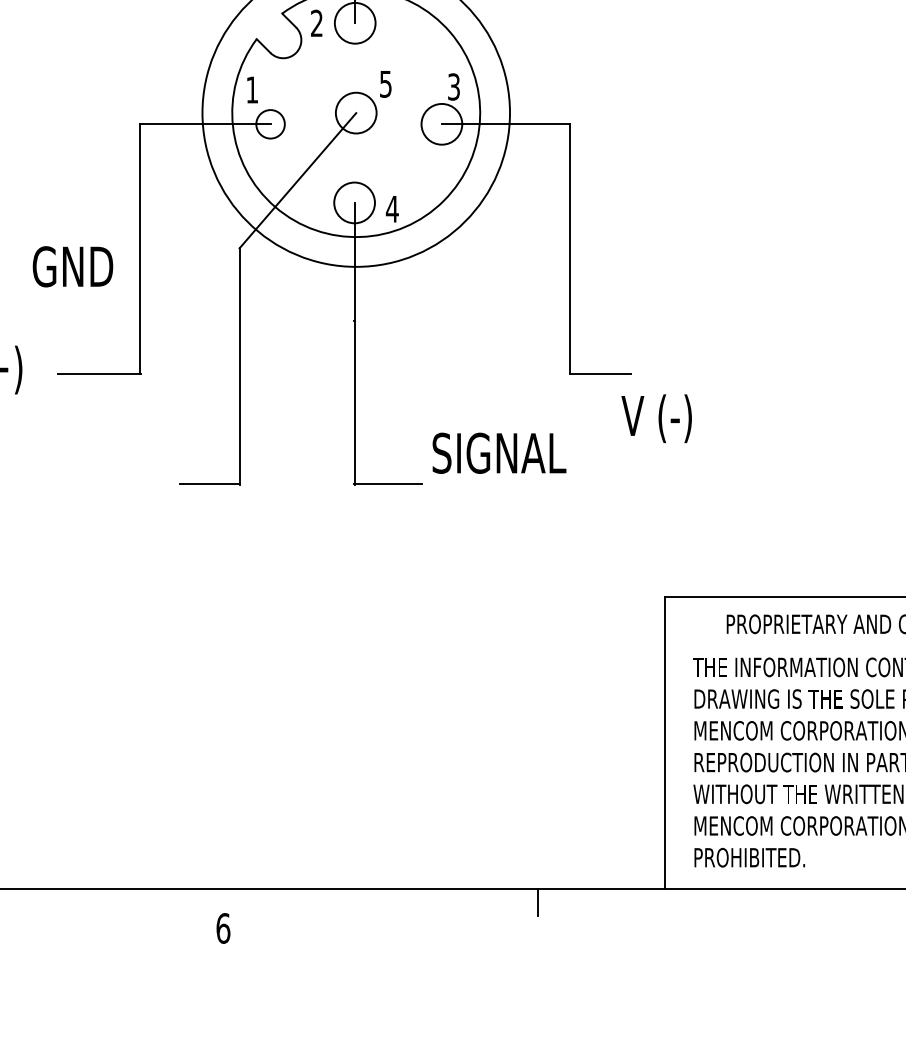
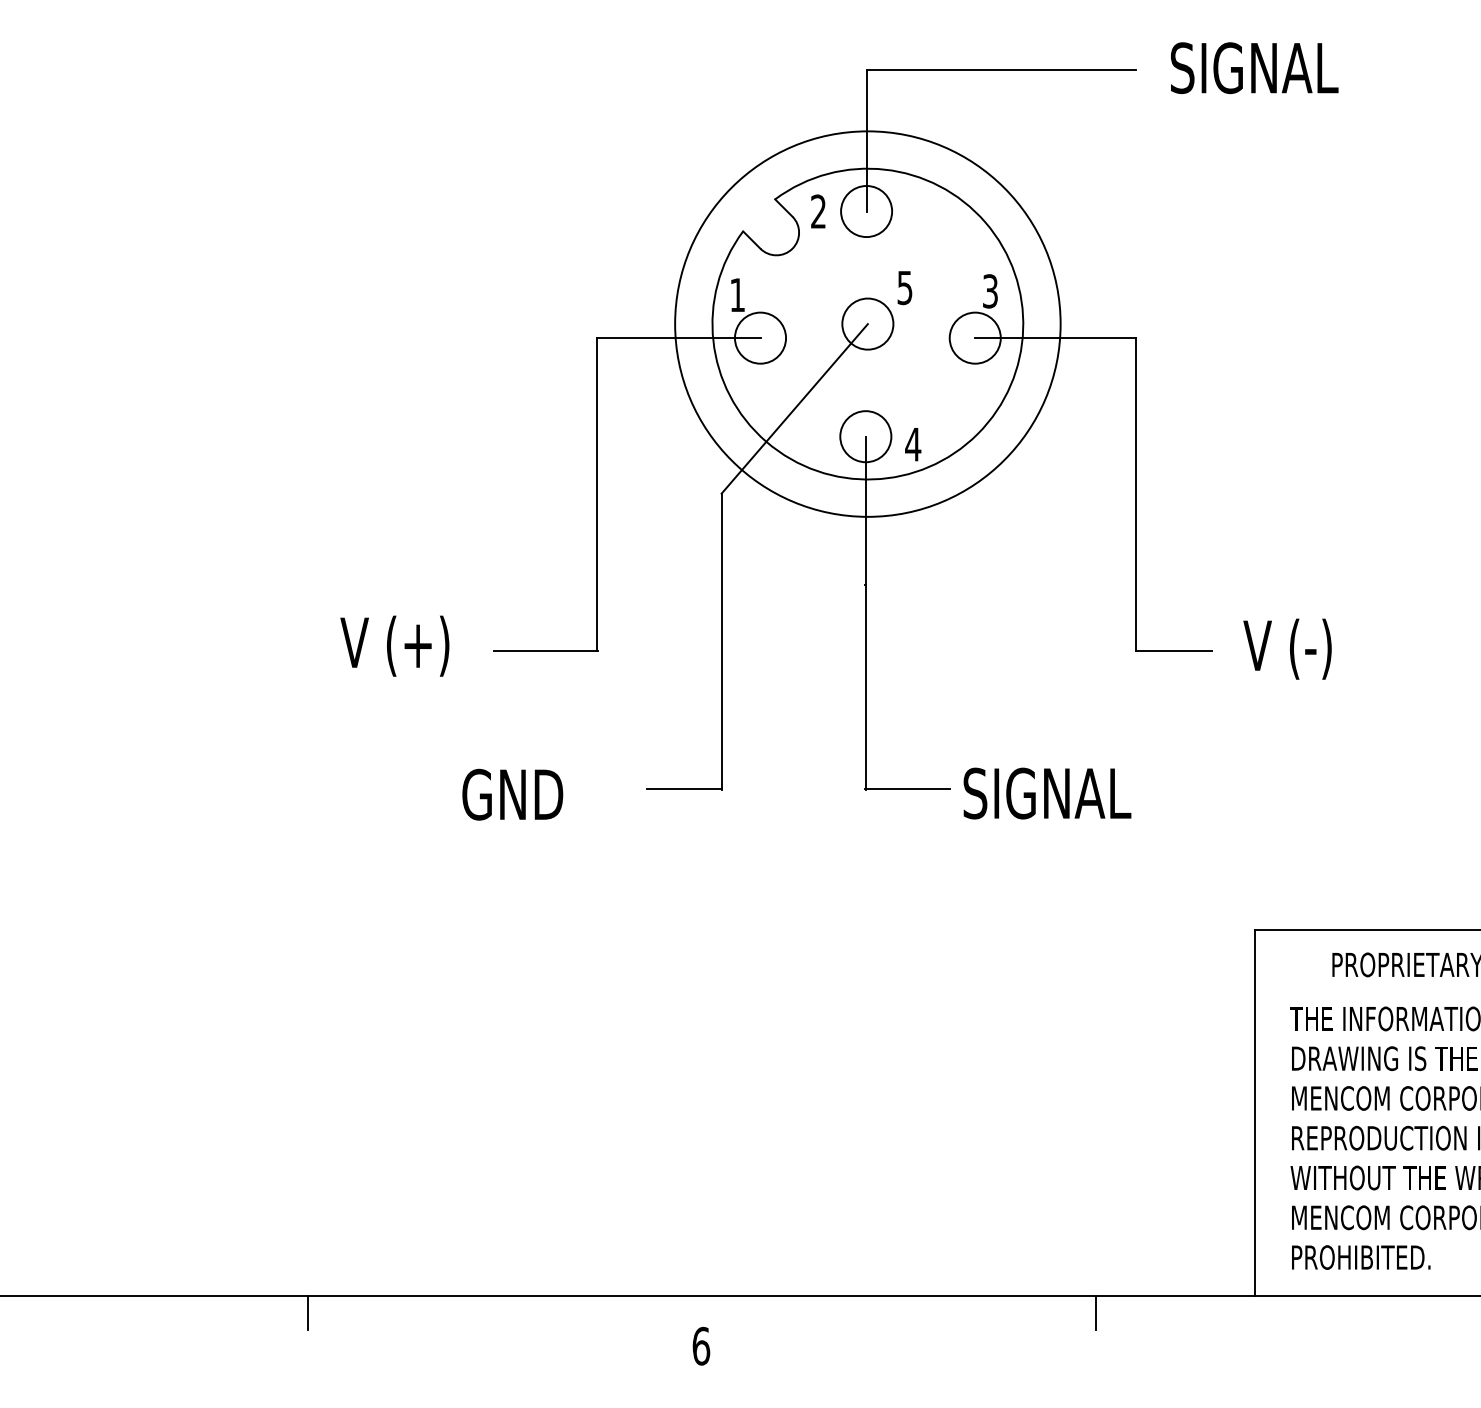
circle: (270, 123) -> (760, 337), size x1.43
text: (72, 266) -> (512, 794), moved
text: (656, 418) -> (1287, 648), moved
text: (499, 453) -> (1047, 793), moved

